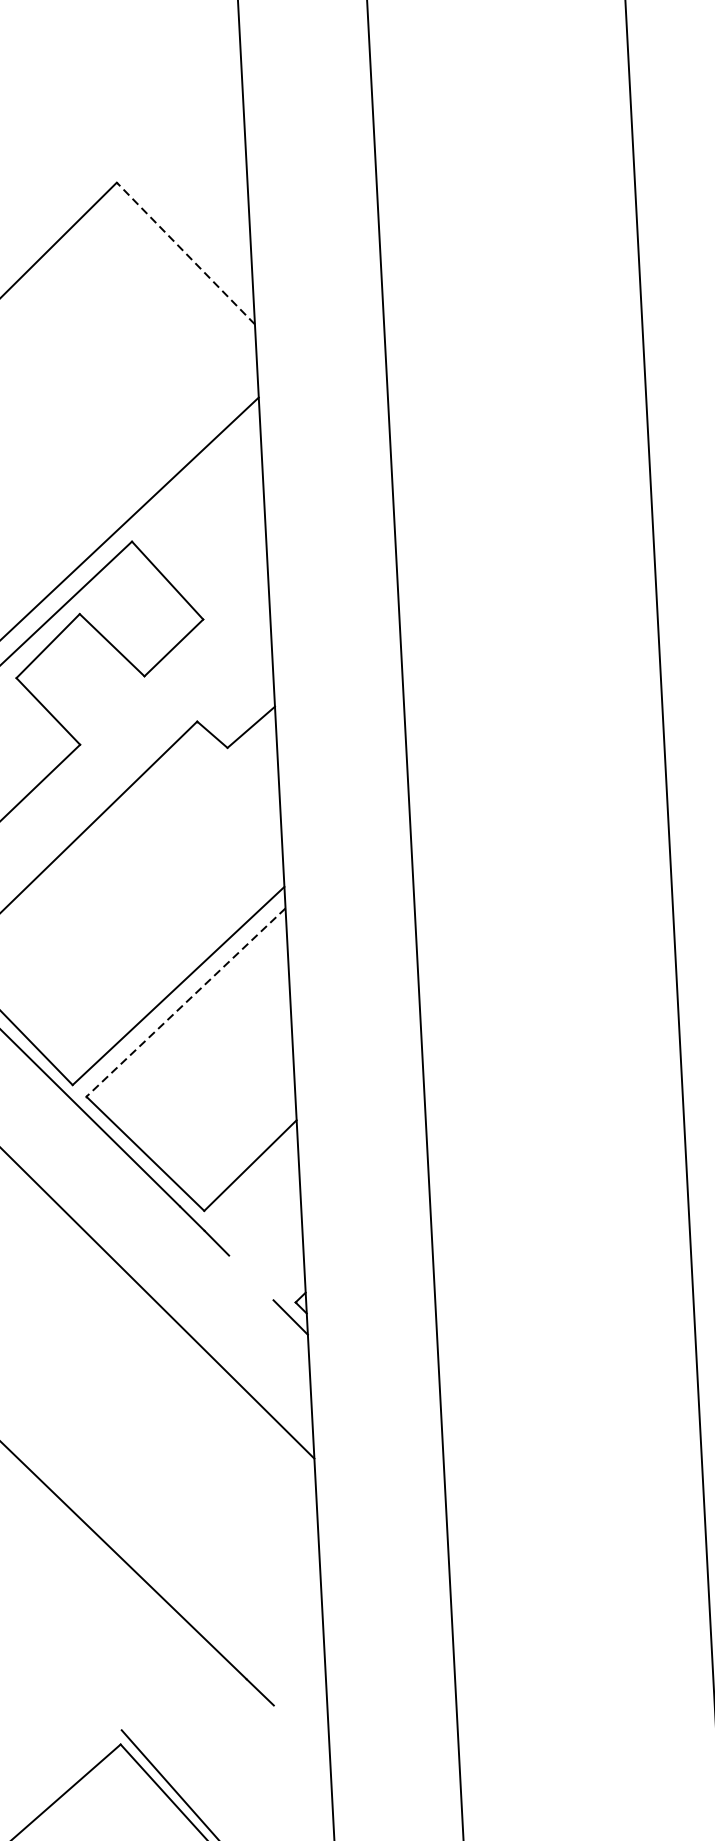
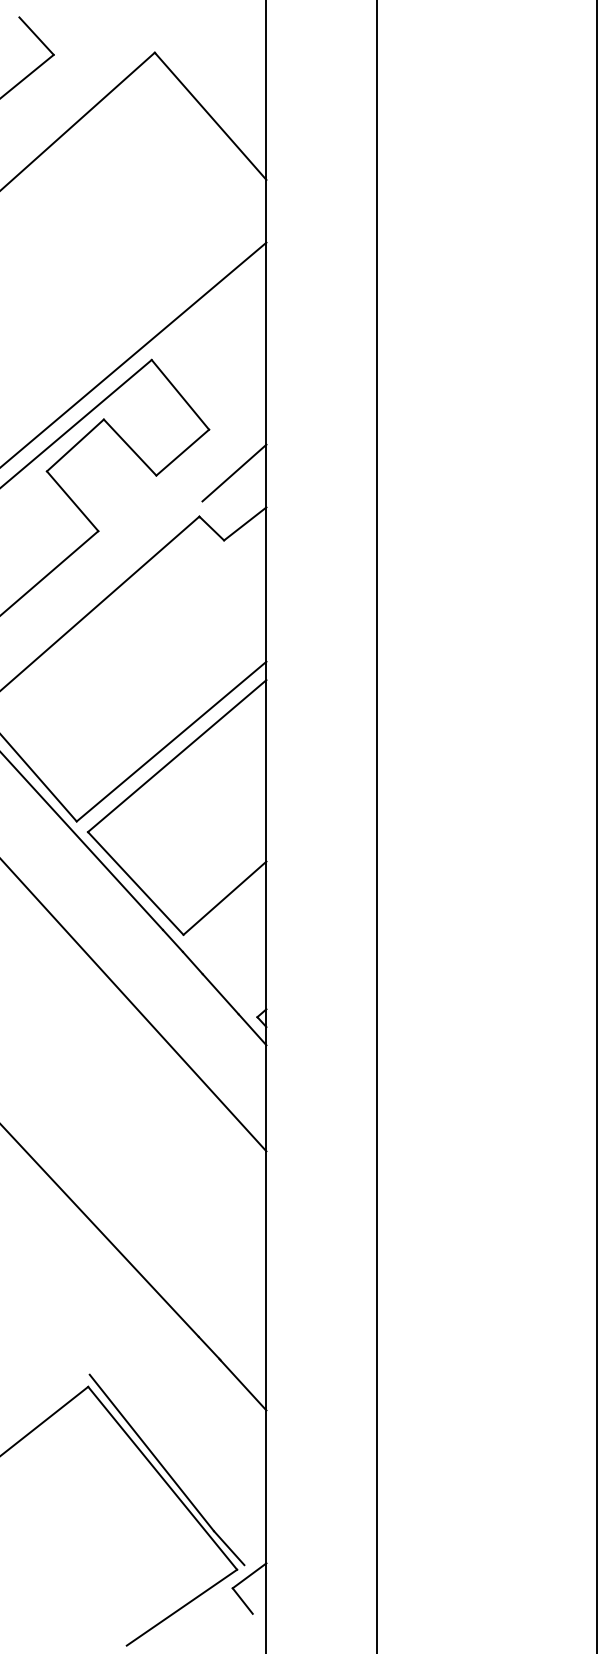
line: (185, 253) -> (210, 116), dashed -> solid
line: (235, 667) -> (234, 472), added
line: (185, 1003) -> (176, 756), dashed -> solid
line: (251, 1278) -> (220, 994), added
line: (300, 1732) -> (242, 1384), added

